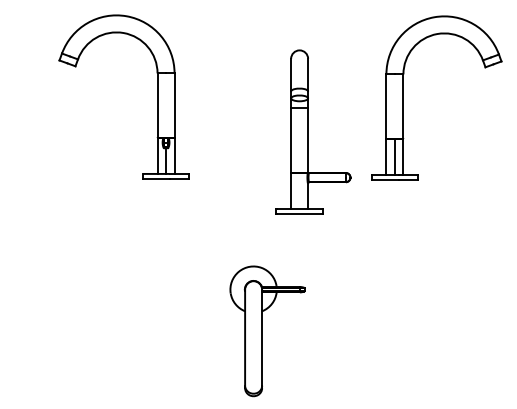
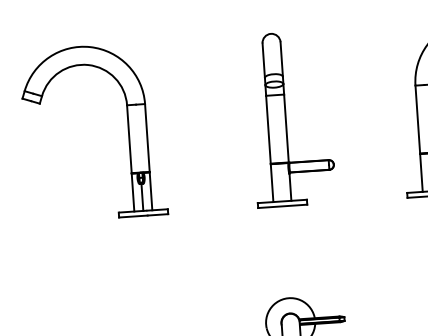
part: (157, 96) -> (128, 129), moved
part: (313, 131) -> (291, 118), moved

